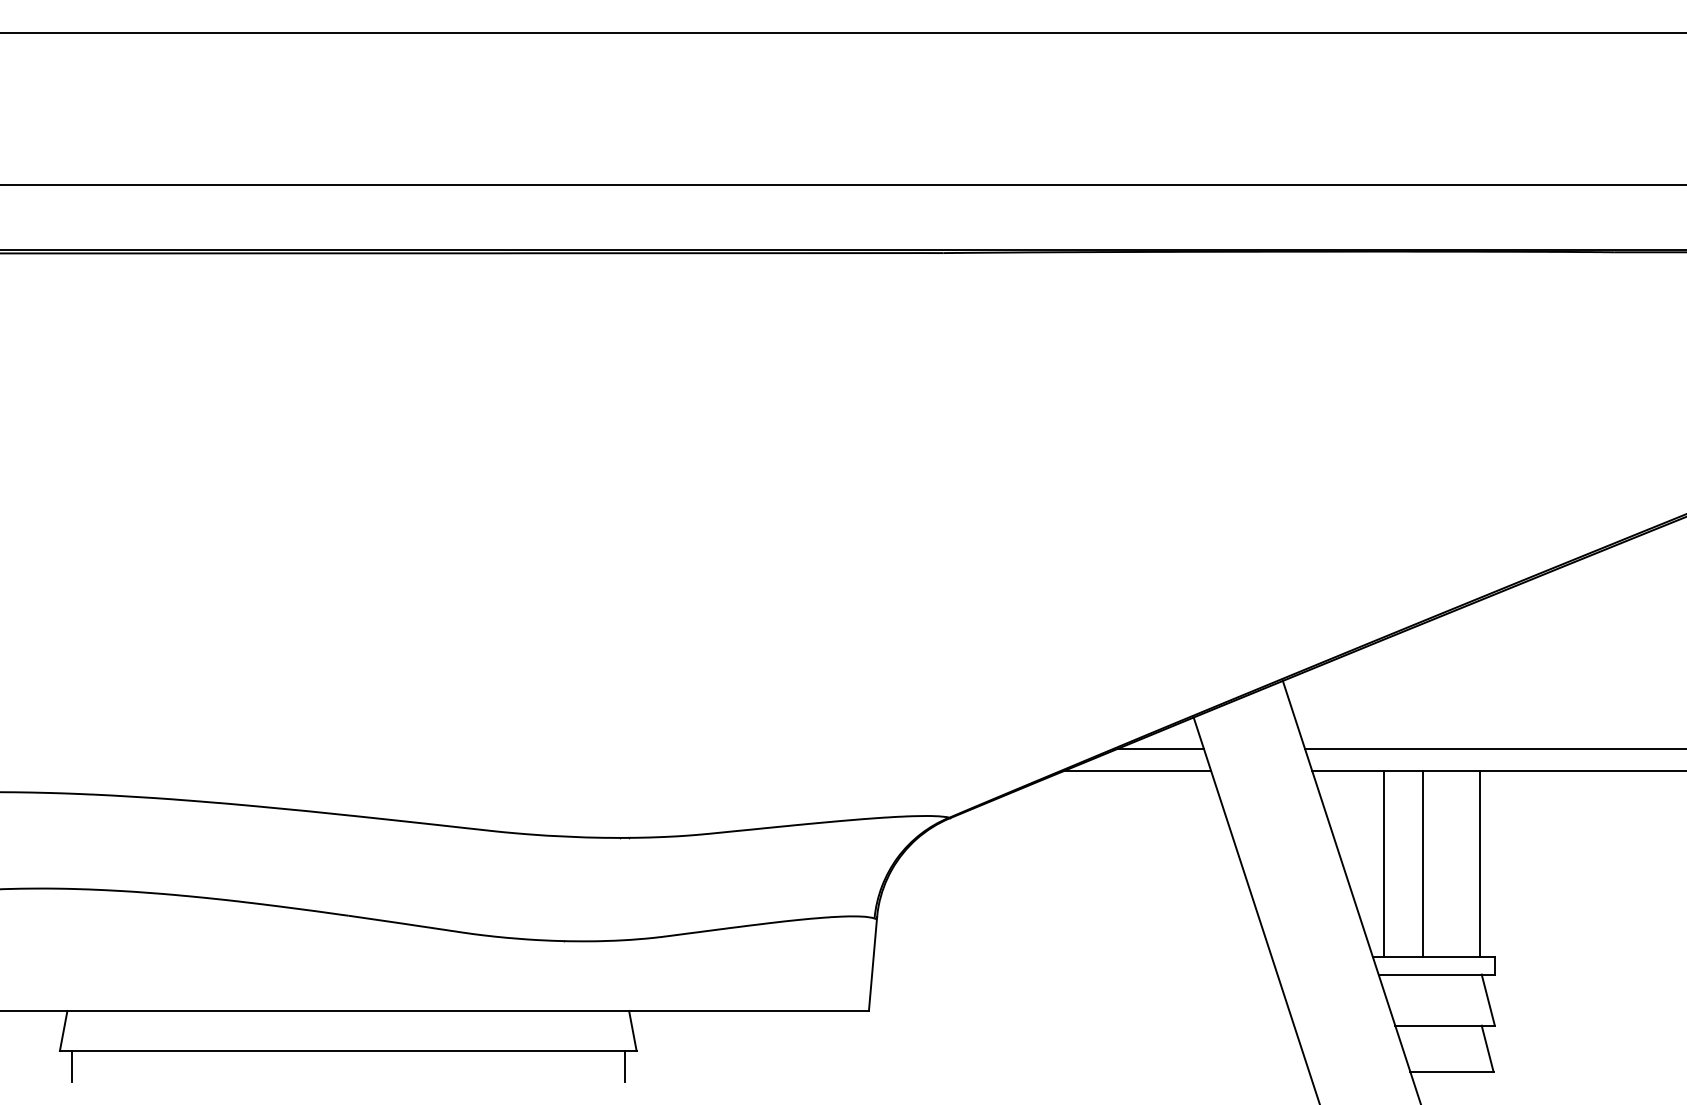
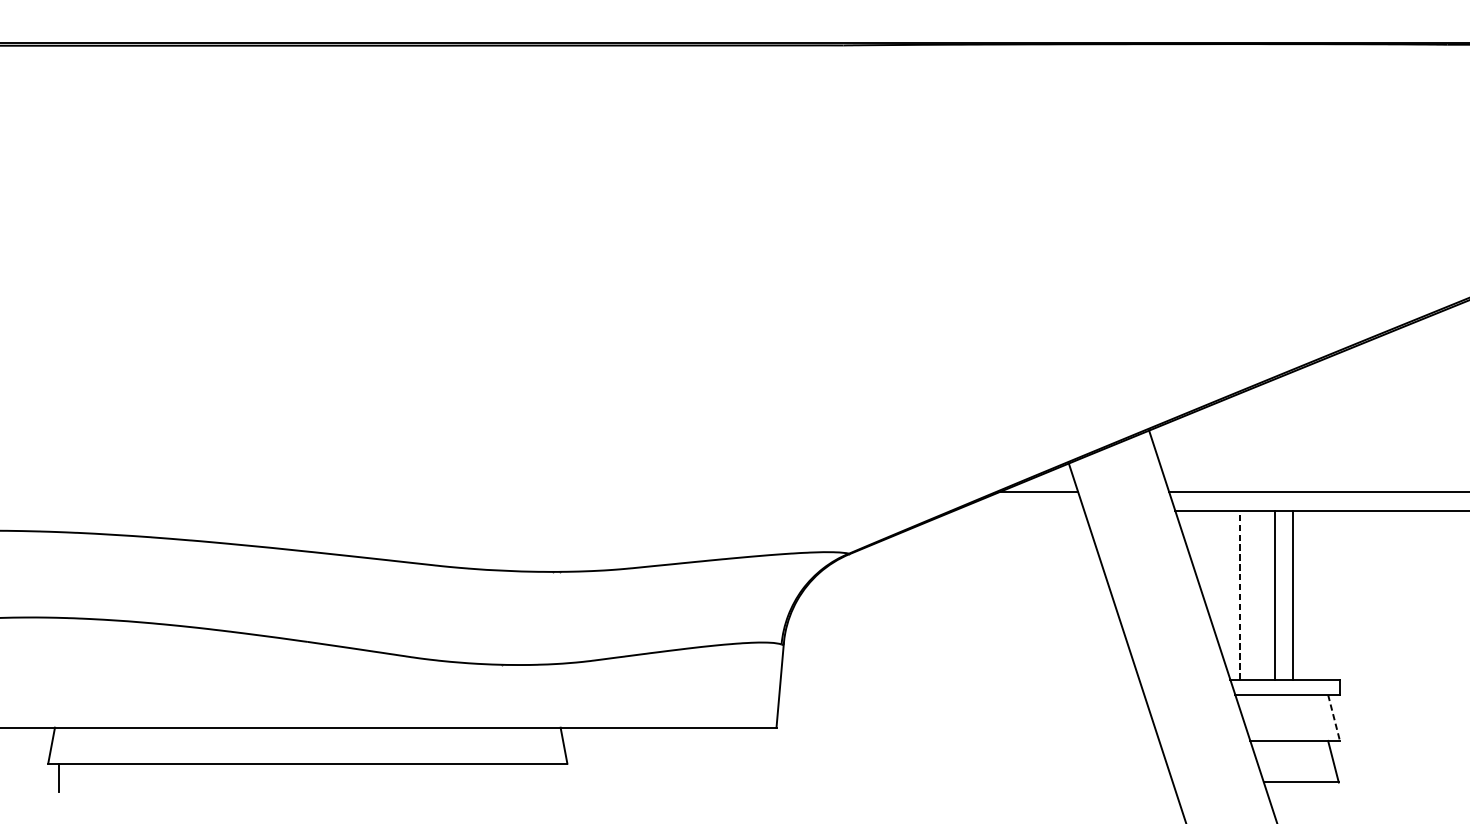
line: (1137, 770) -> (1018, 511), removed
line: (1384, 863) -> (1240, 594), solid -> dashed
line: (1480, 863) -> (1292, 594), moved
line: (1488, 1000) -> (1334, 718), solid -> dashed
line: (624, 1066) -> (556, 777), removed

